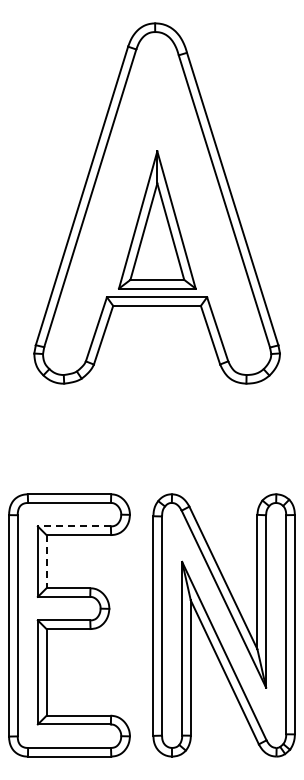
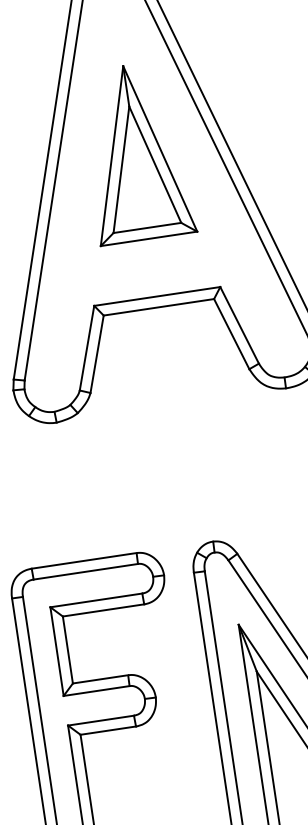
part: (157, 219) -> (136, 151), moved
line: (74, 526) -> (96, 600), dashed -> solid
line: (46, 561) -> (67, 649), dashed -> solid

